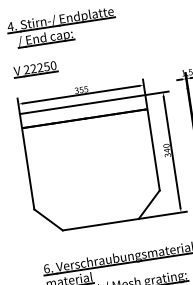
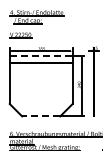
line: (83, 105) -> (41, 56), solid -> dashed
line: (99, 225) -> (40, 116), solid -> dashed

